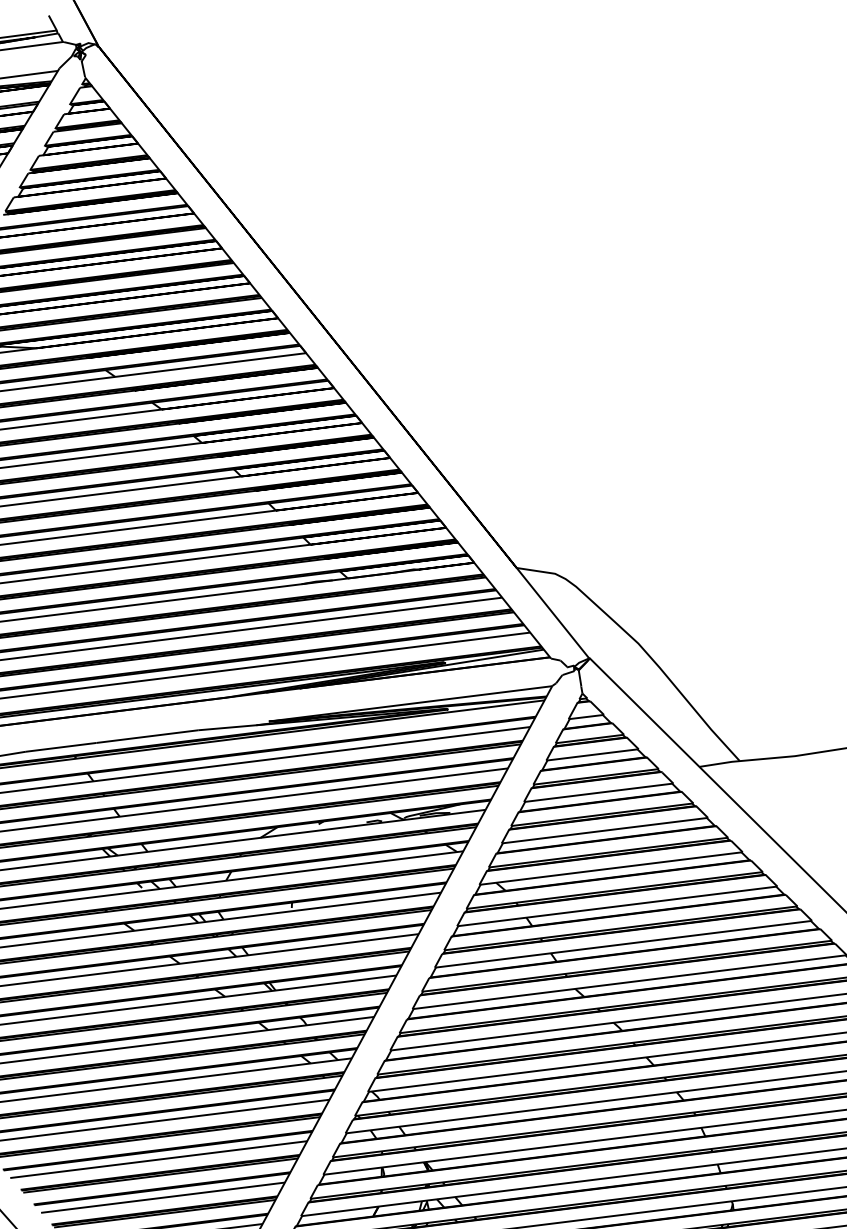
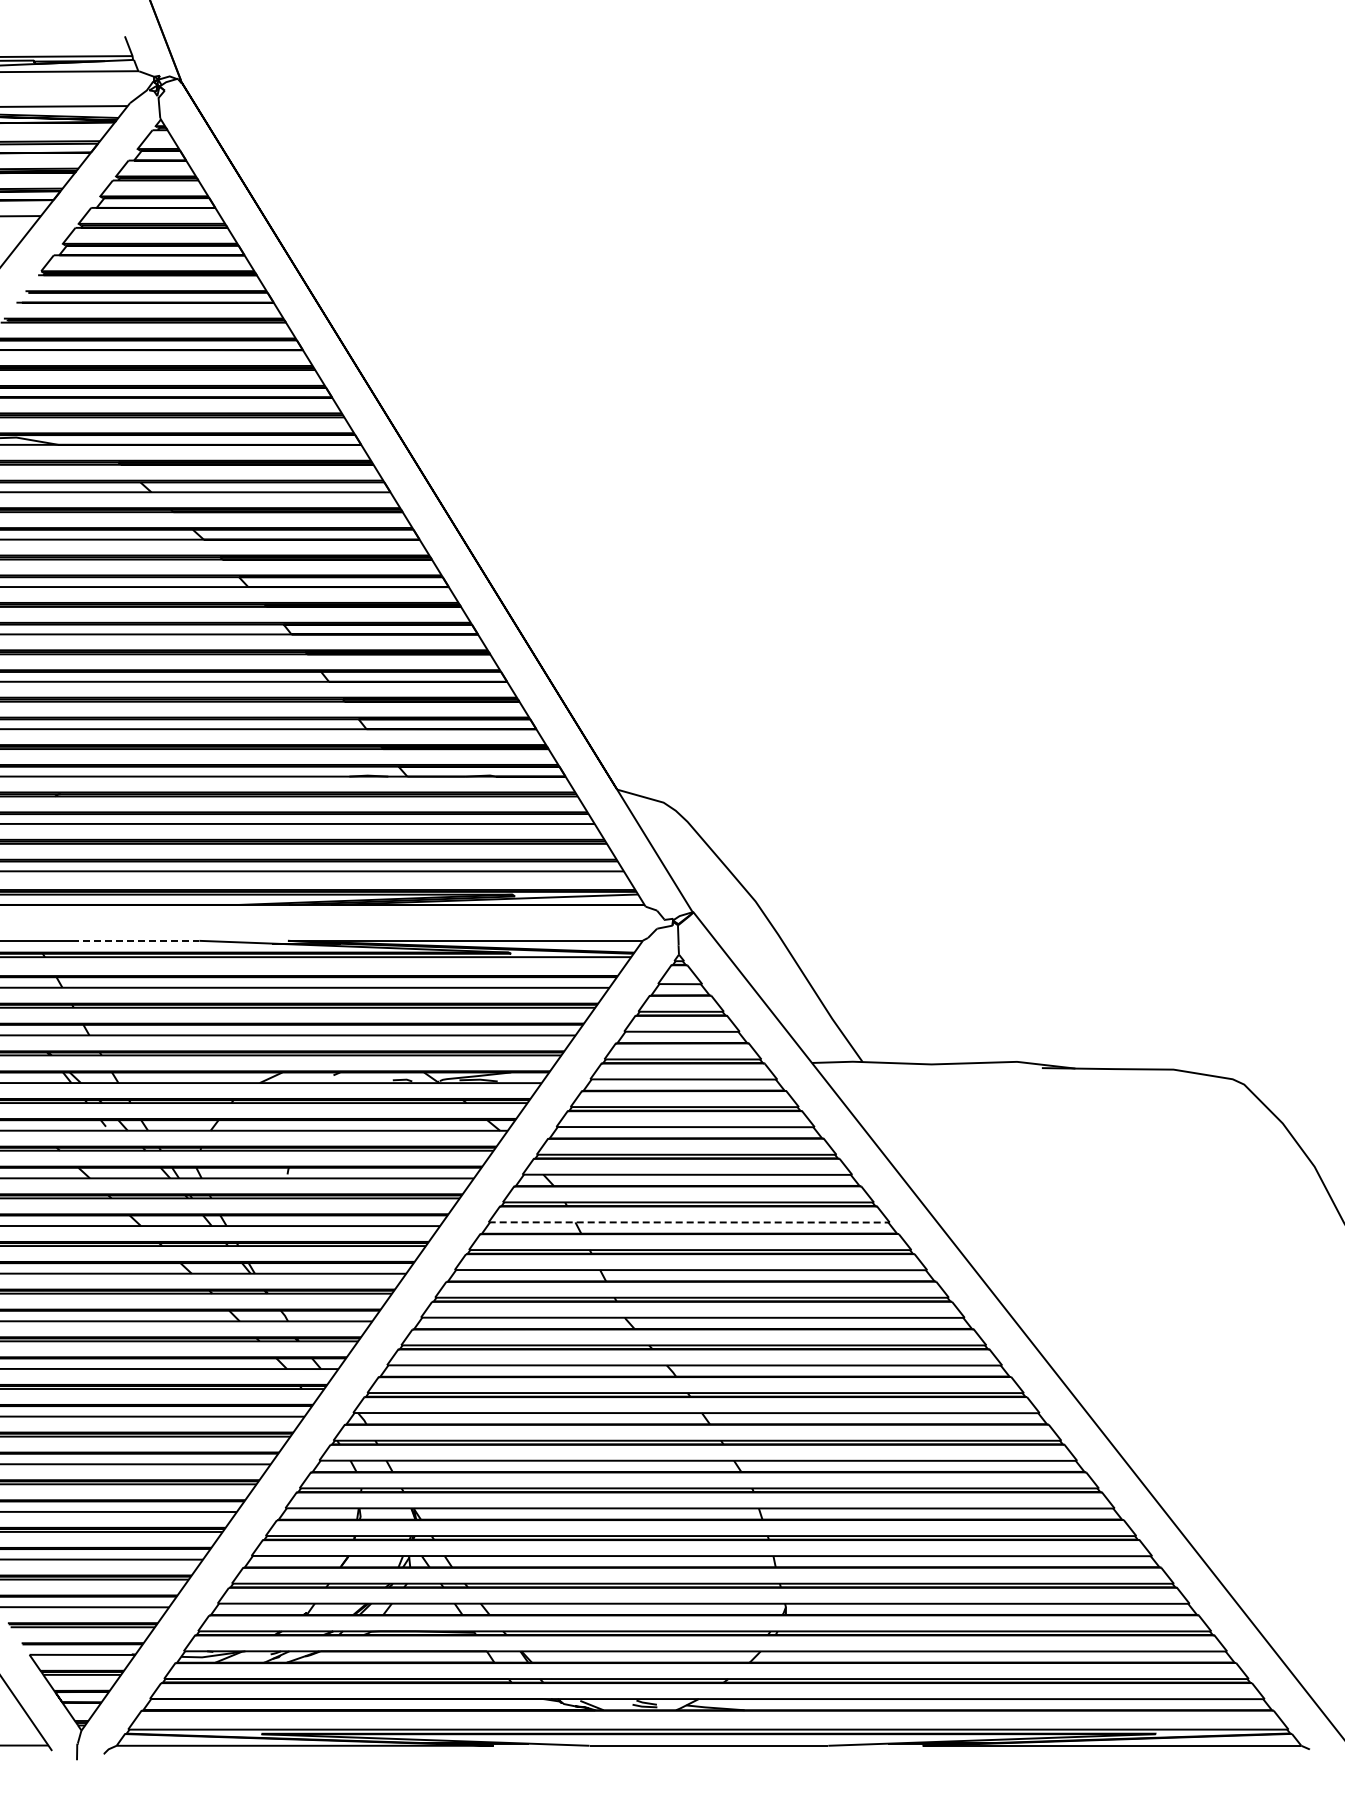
line: (147, 736) -> (135, 940), solid -> dashed
line: (617, 906) -> (689, 1222), solid -> dashed

